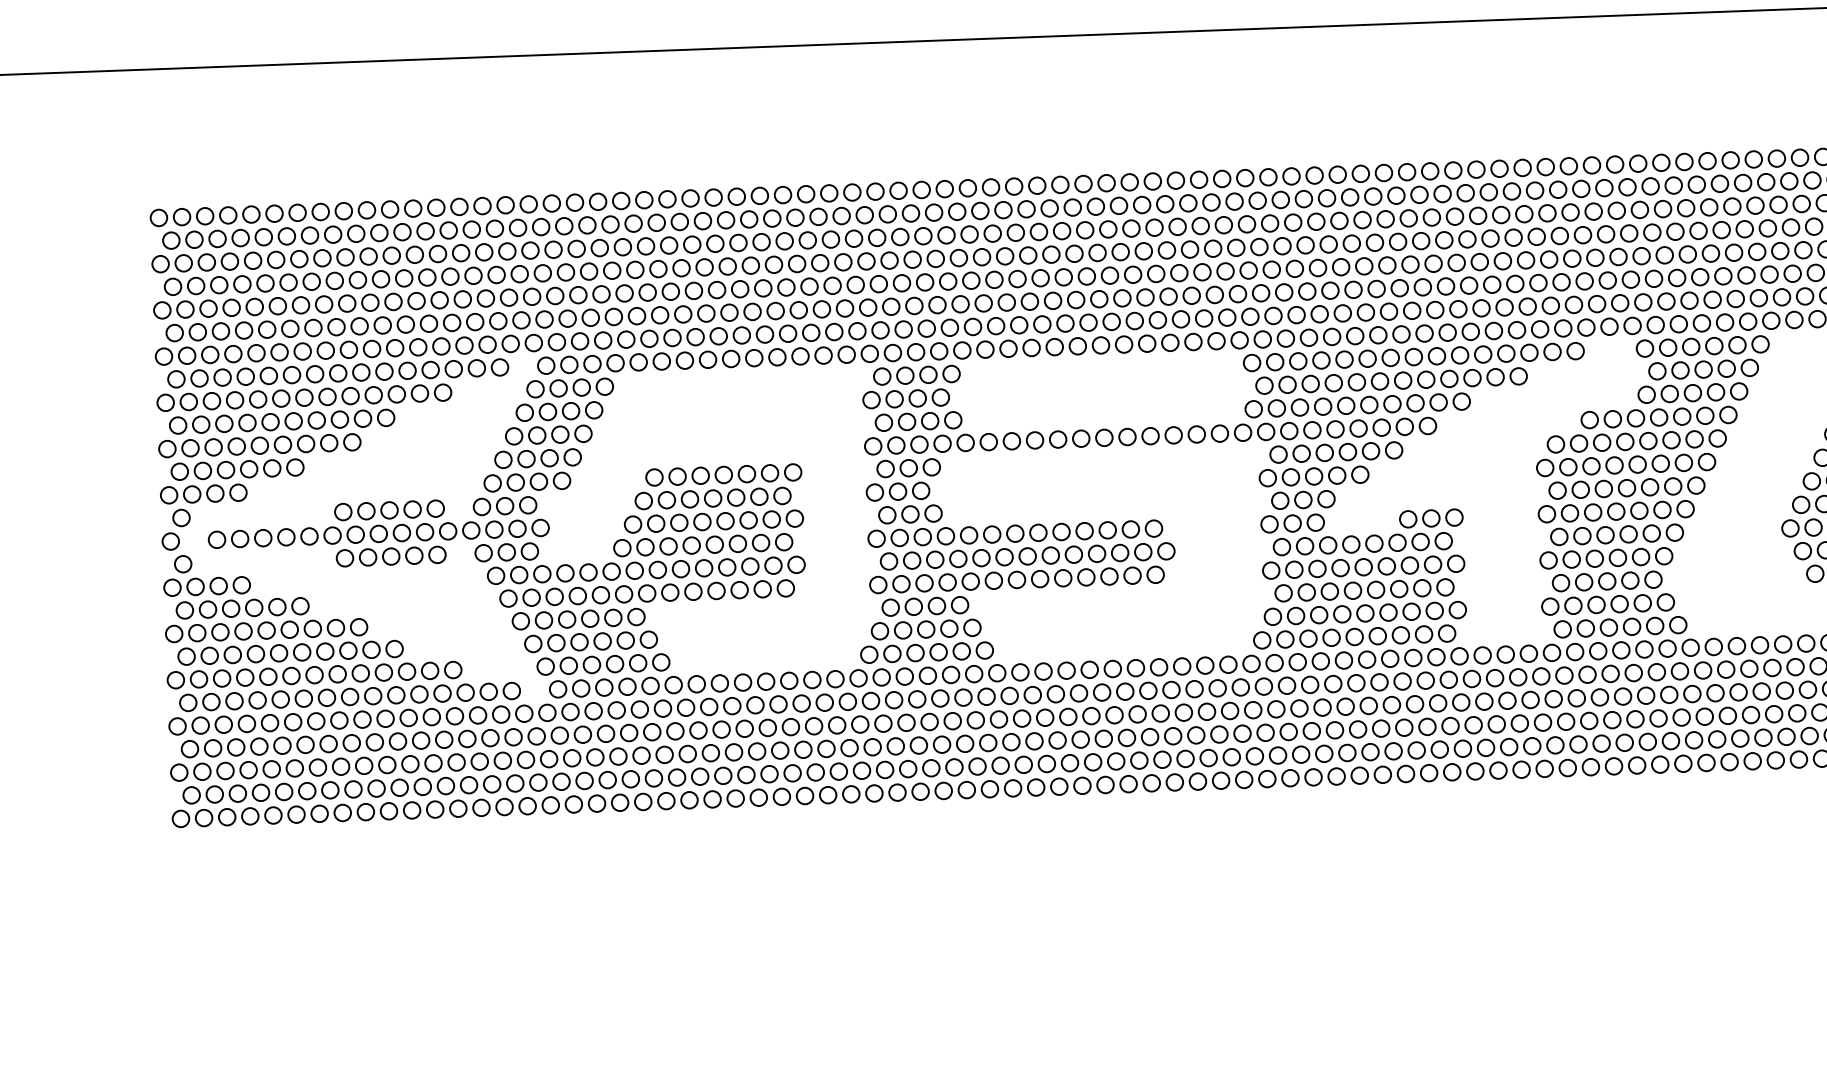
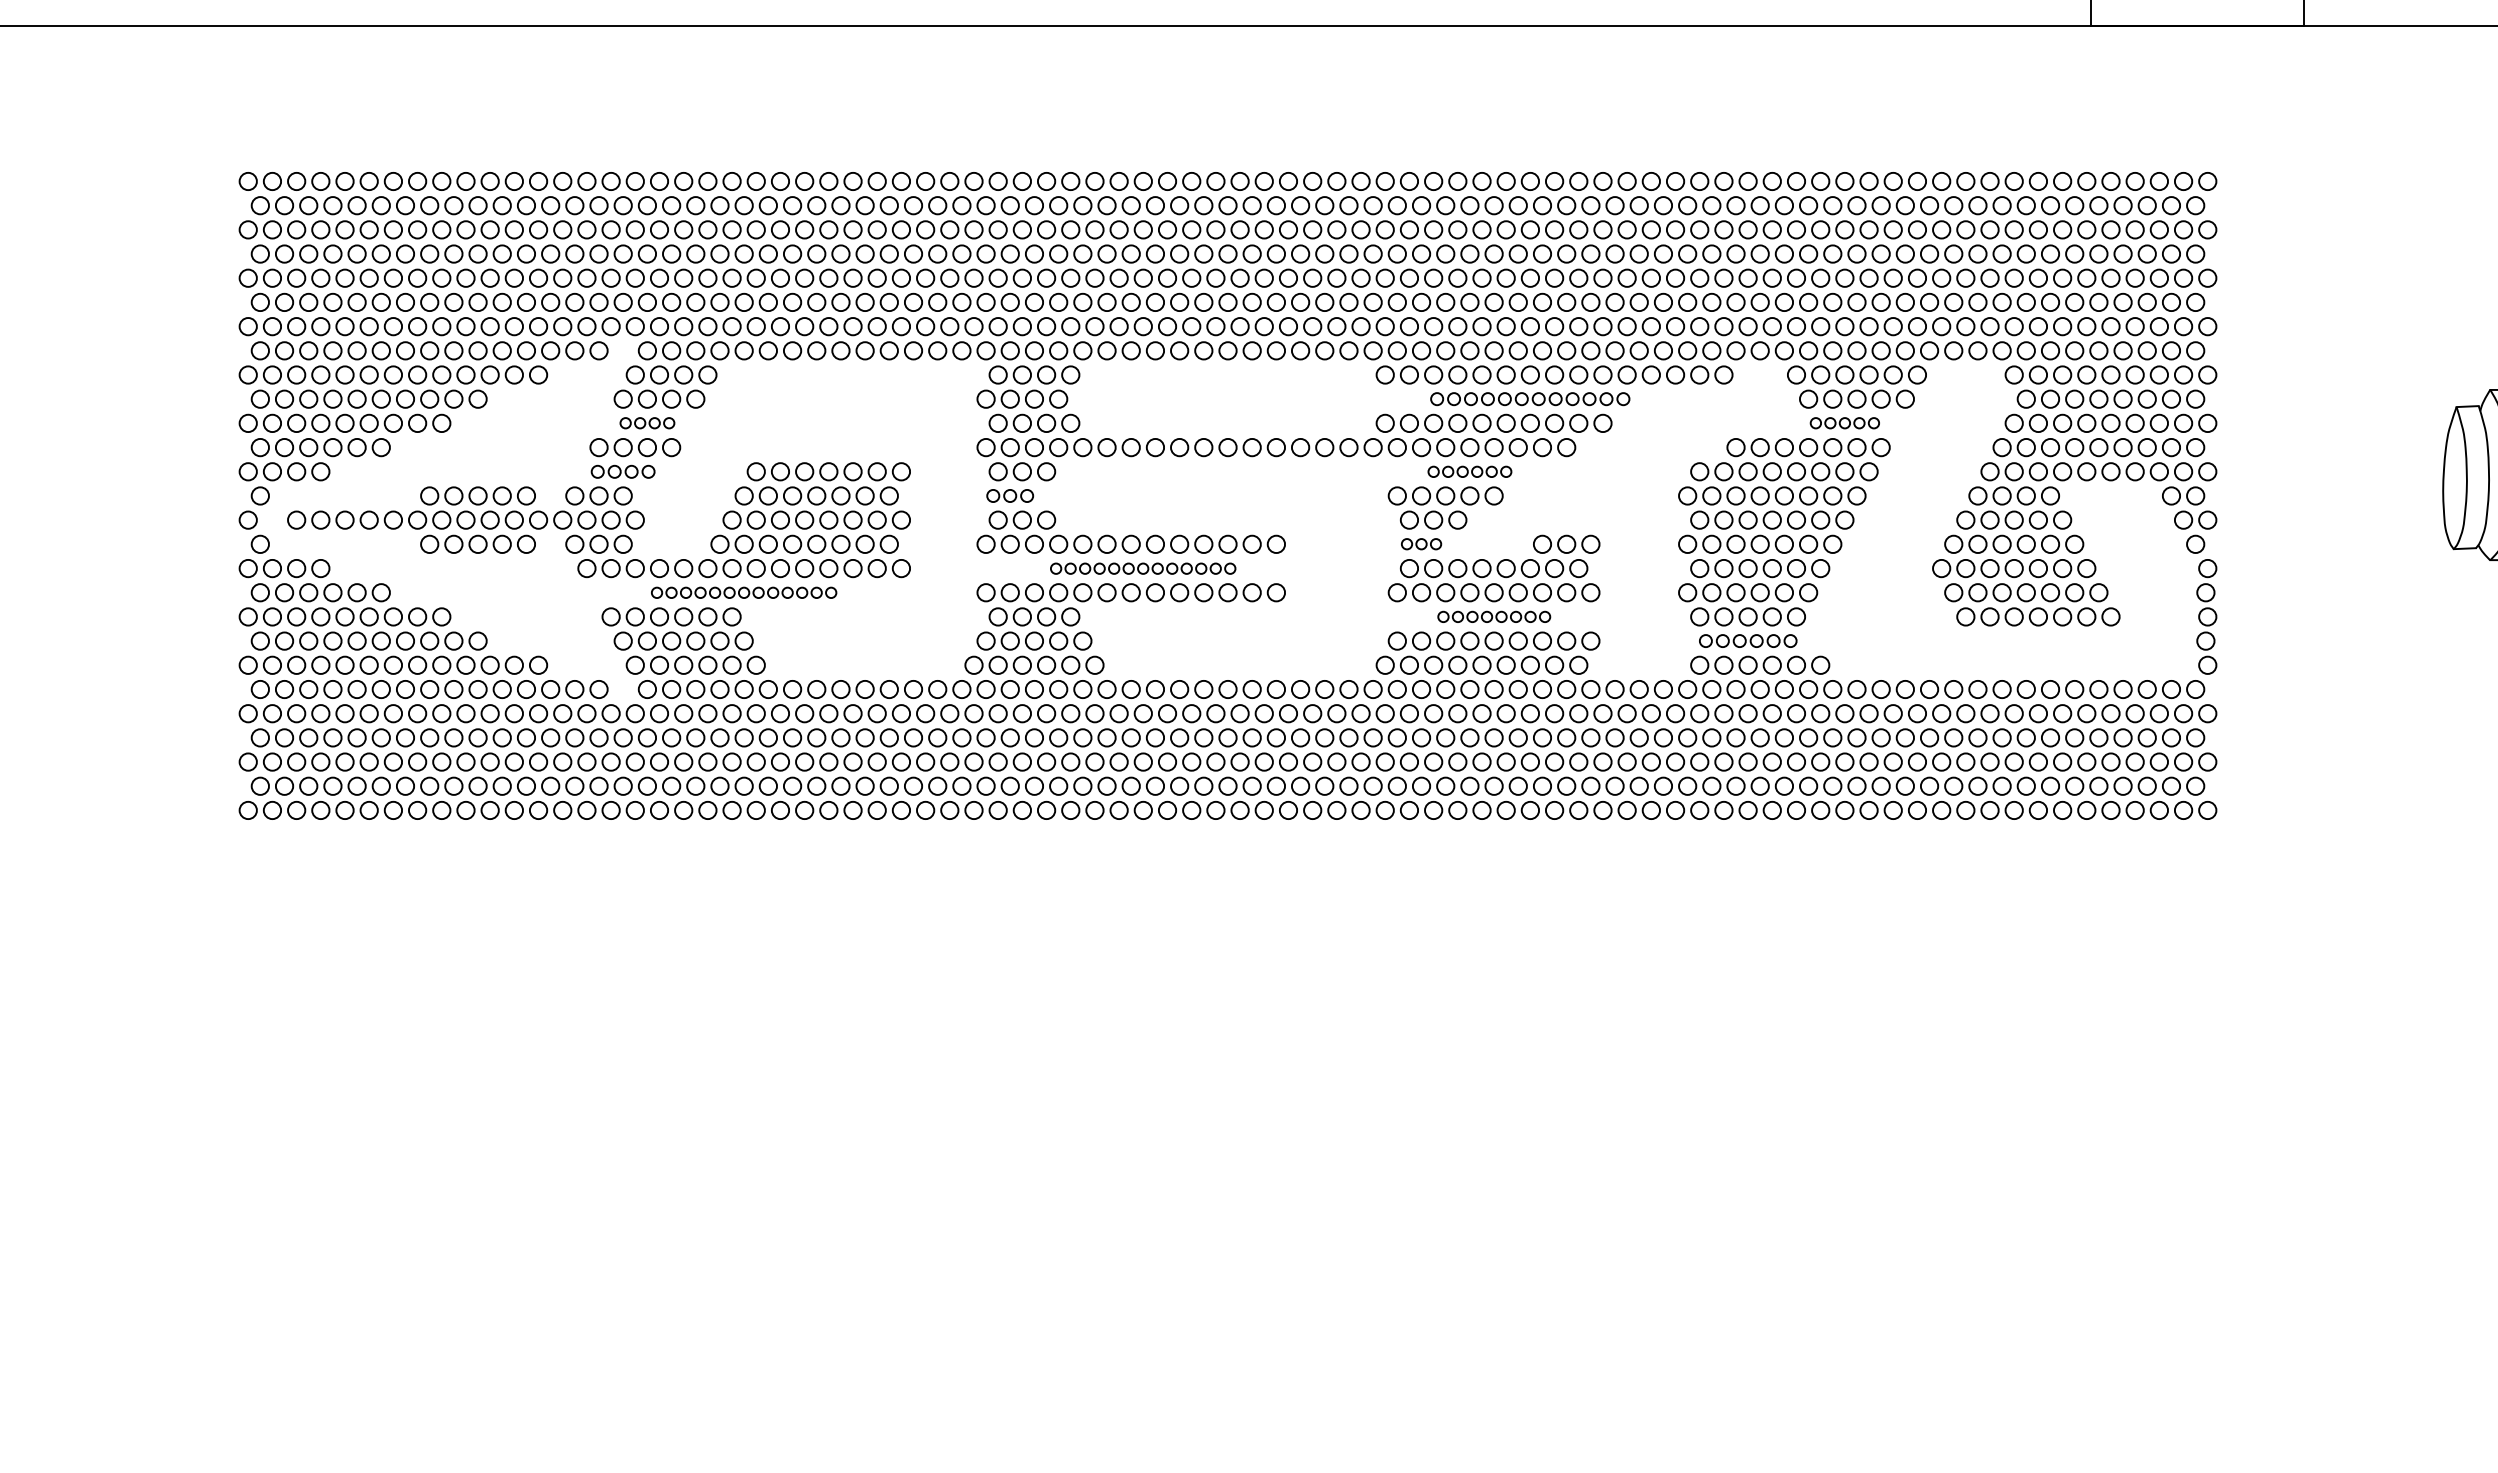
part: (1390, 380) -> (1529, 398), size x0.7
part: (1692, 392) -> (1844, 422), size x0.6
part: (548, 434) -> (647, 422), size x0.6
part: (1335, 452) -> (1469, 471), size x0.6
part: (526, 481) -> (622, 471), size x0.7
part: (897, 491) -> (1009, 495), size x0.7
part: (1292, 522) -> (1421, 543), size x0.6
part: (1026, 556) -> (1142, 568), size x0.6
part: (1364, 589) -> (1494, 616), size x0.6
part: (646, 593) -> (743, 592), size x0.6
part: (1608, 603) -> (1748, 640), size x0.7

